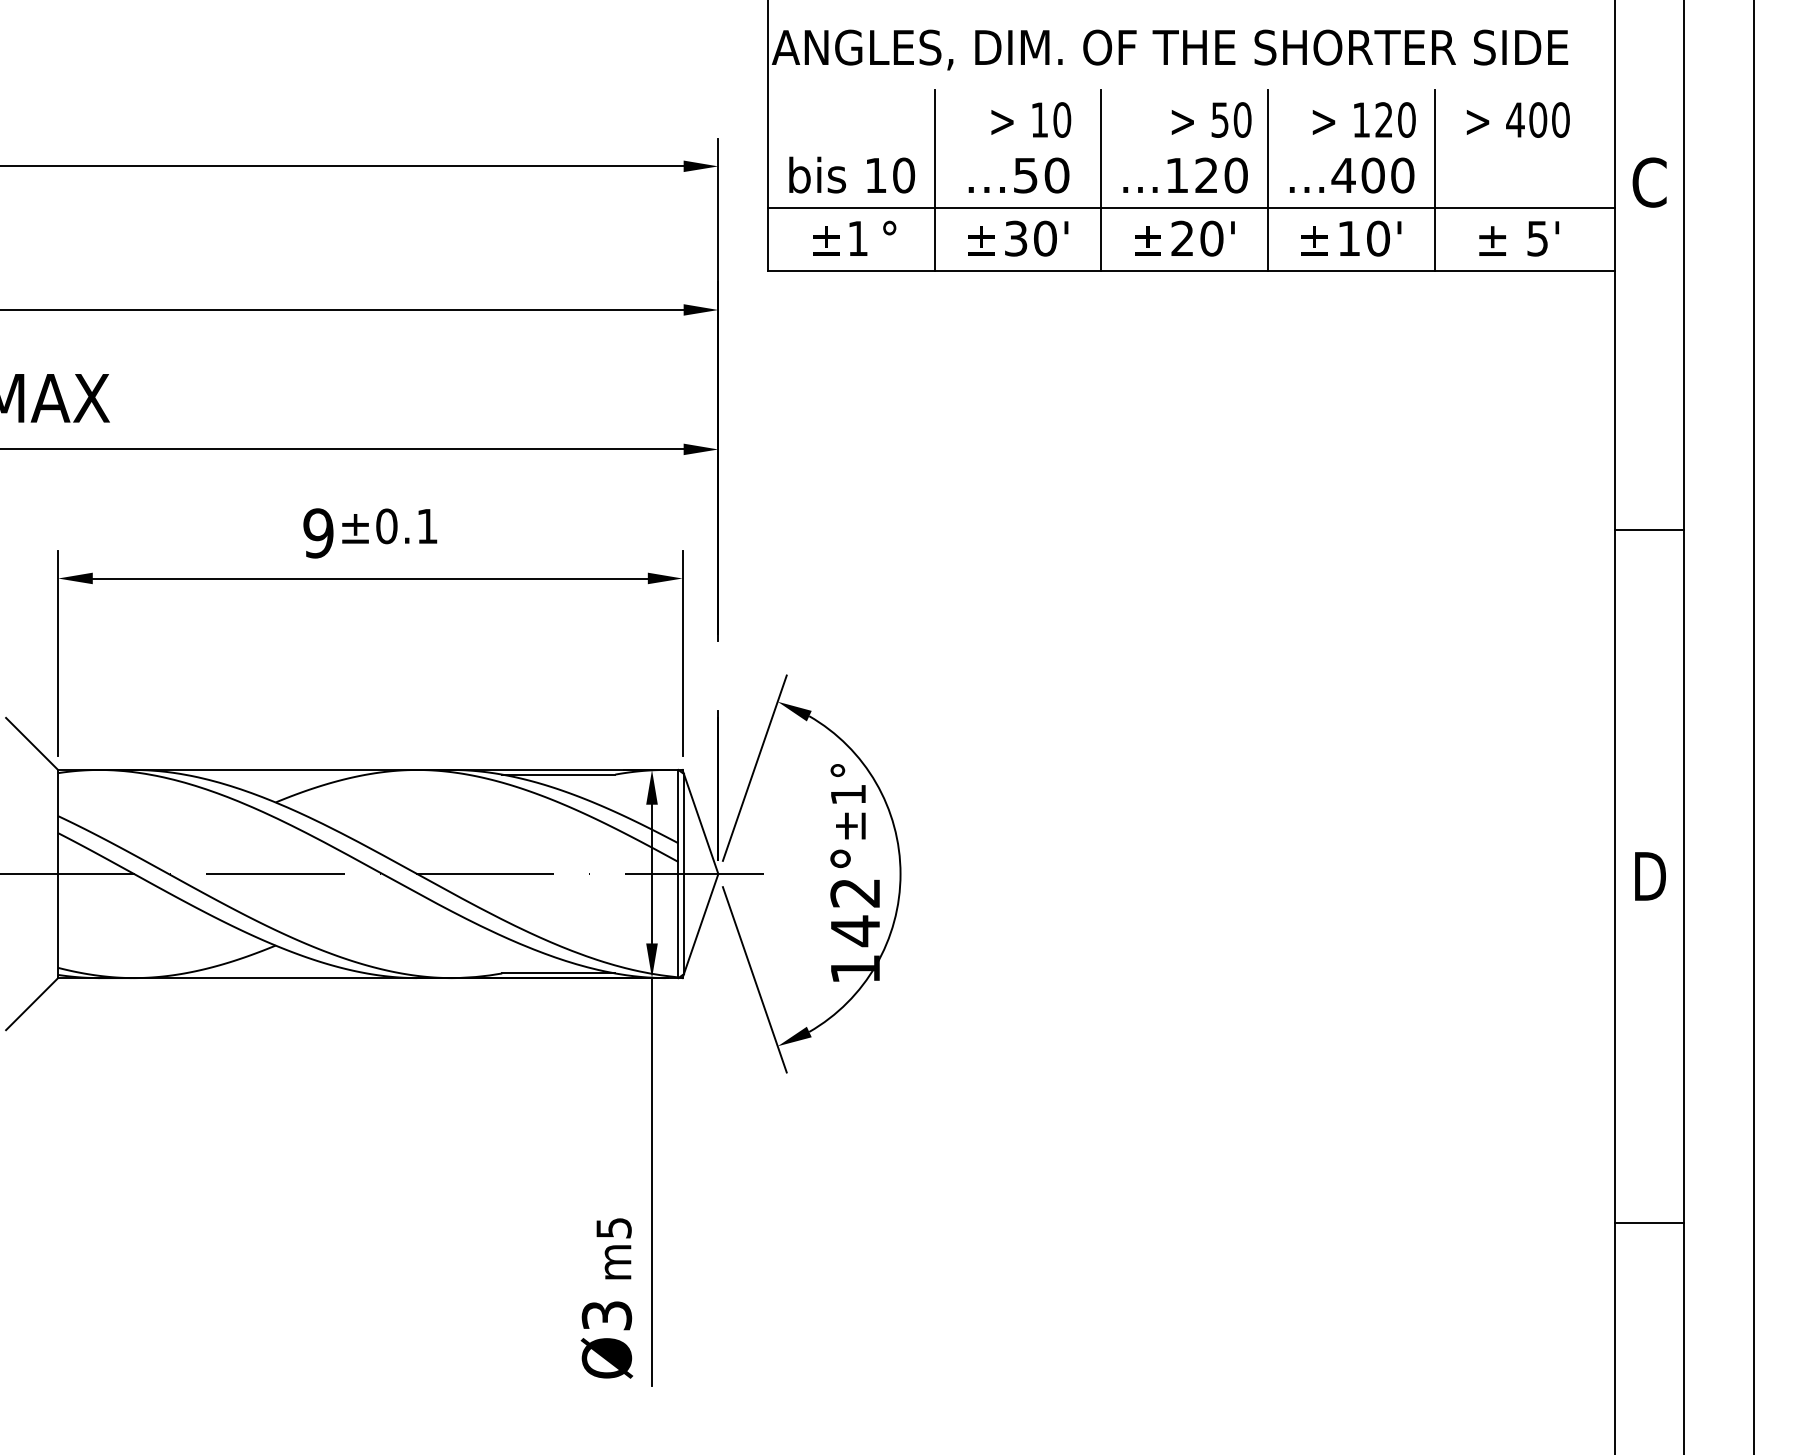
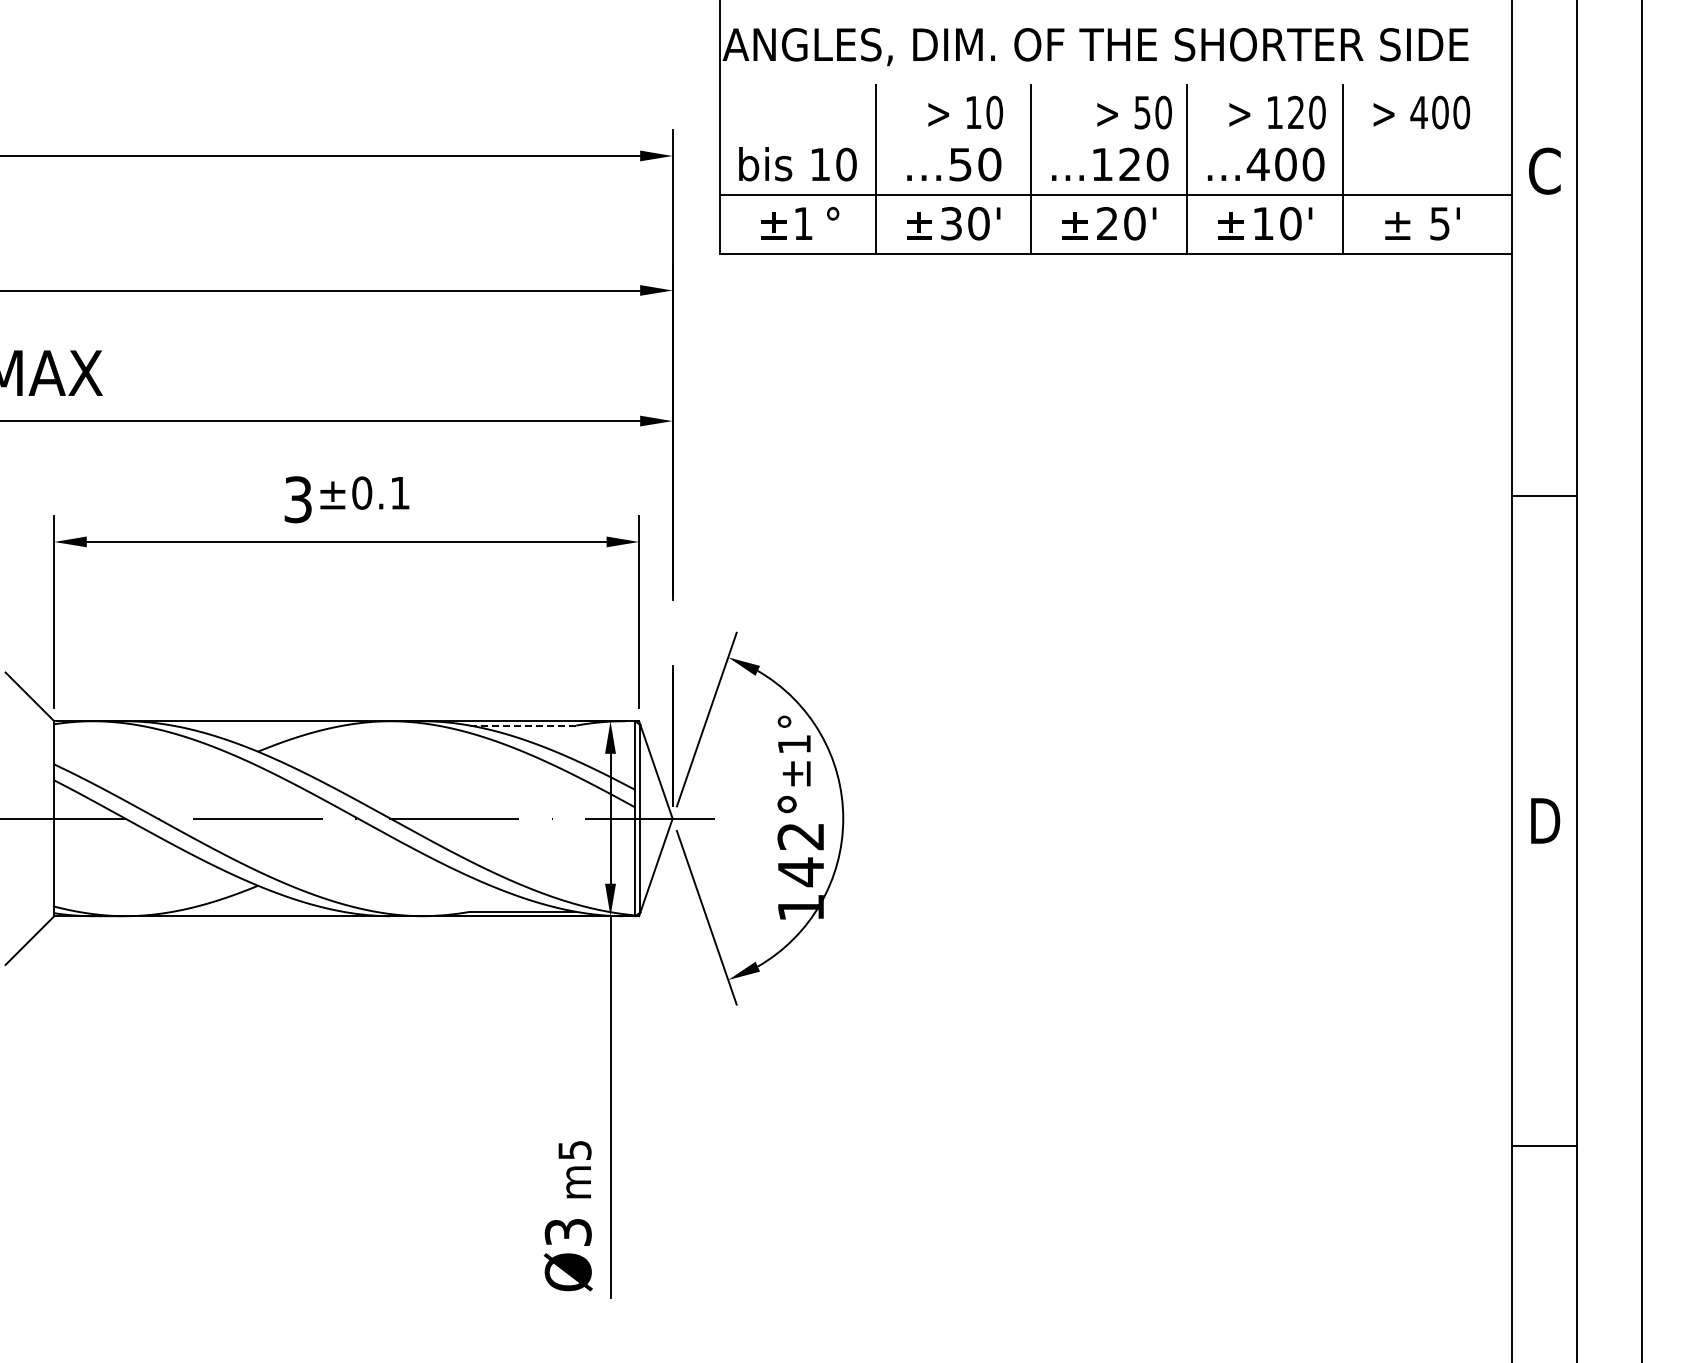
text: (318, 533) -> (298, 499), 9 -> 3
line: (558, 774) -> (522, 725), solid -> dashed

